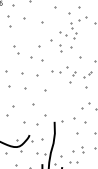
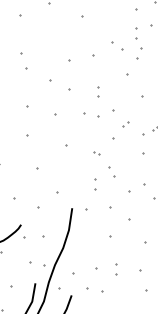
part: (60, 48) -> (98, 92), moved
part: (67, 100) -> (103, 172), added

